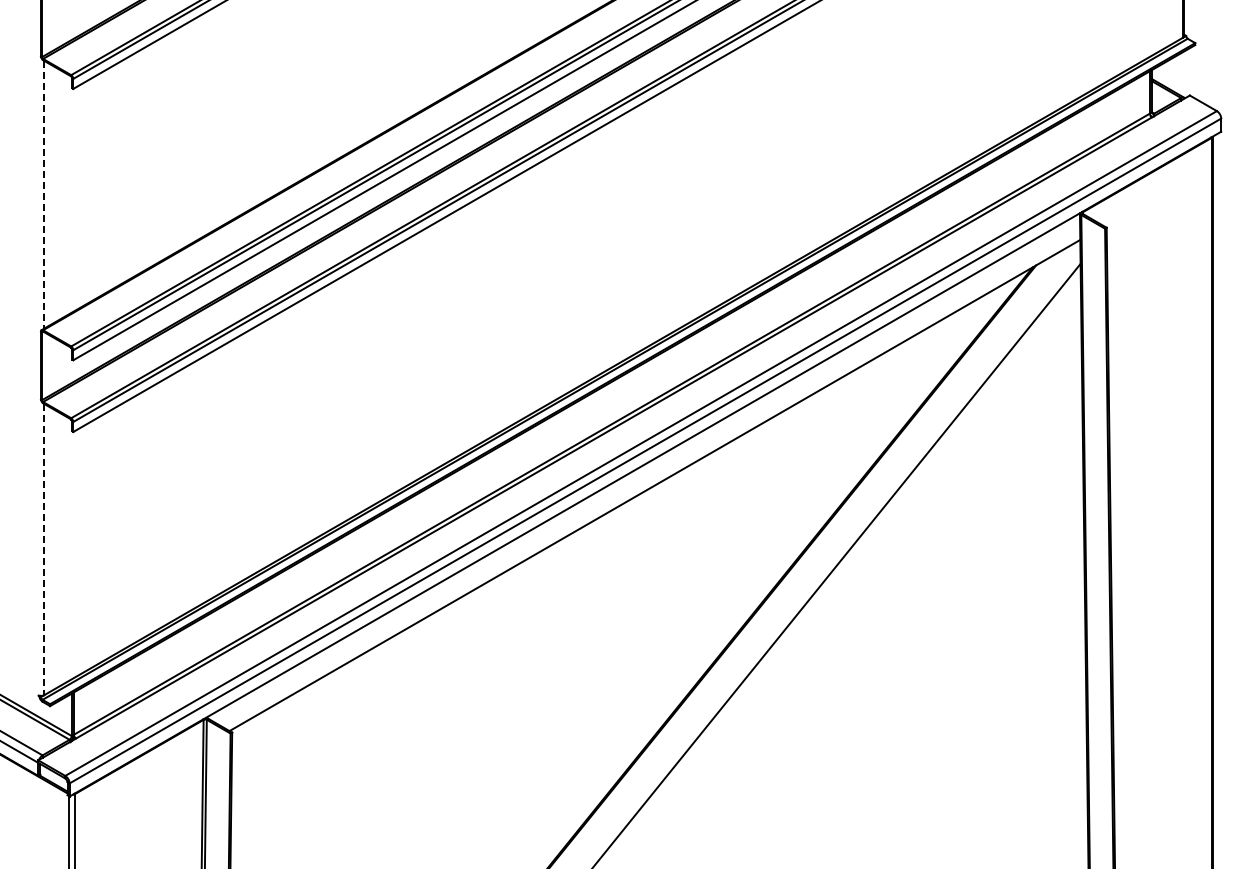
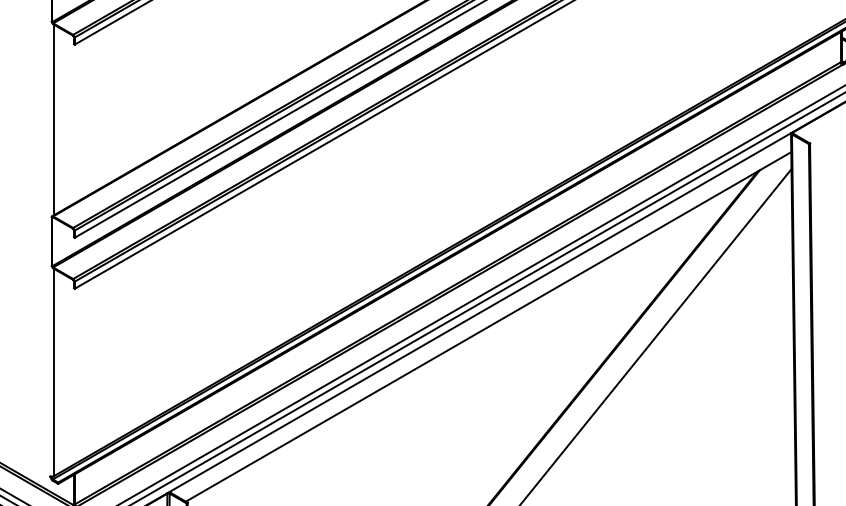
line: (44, 194) -> (54, 119), dashed -> solid
line: (44, 549) -> (54, 372), dashed -> solid

